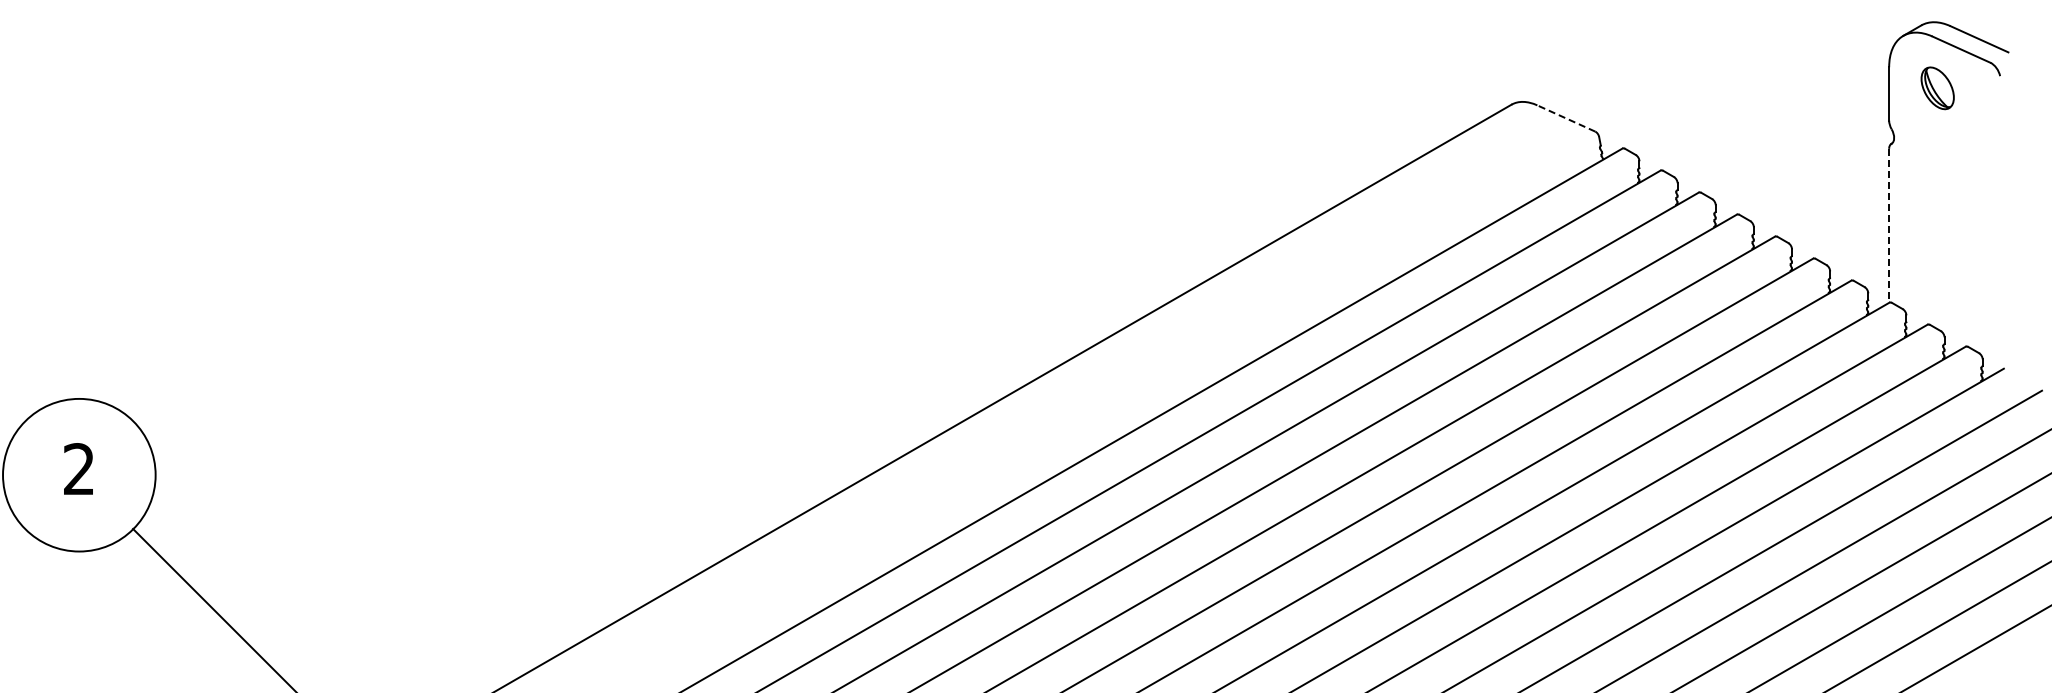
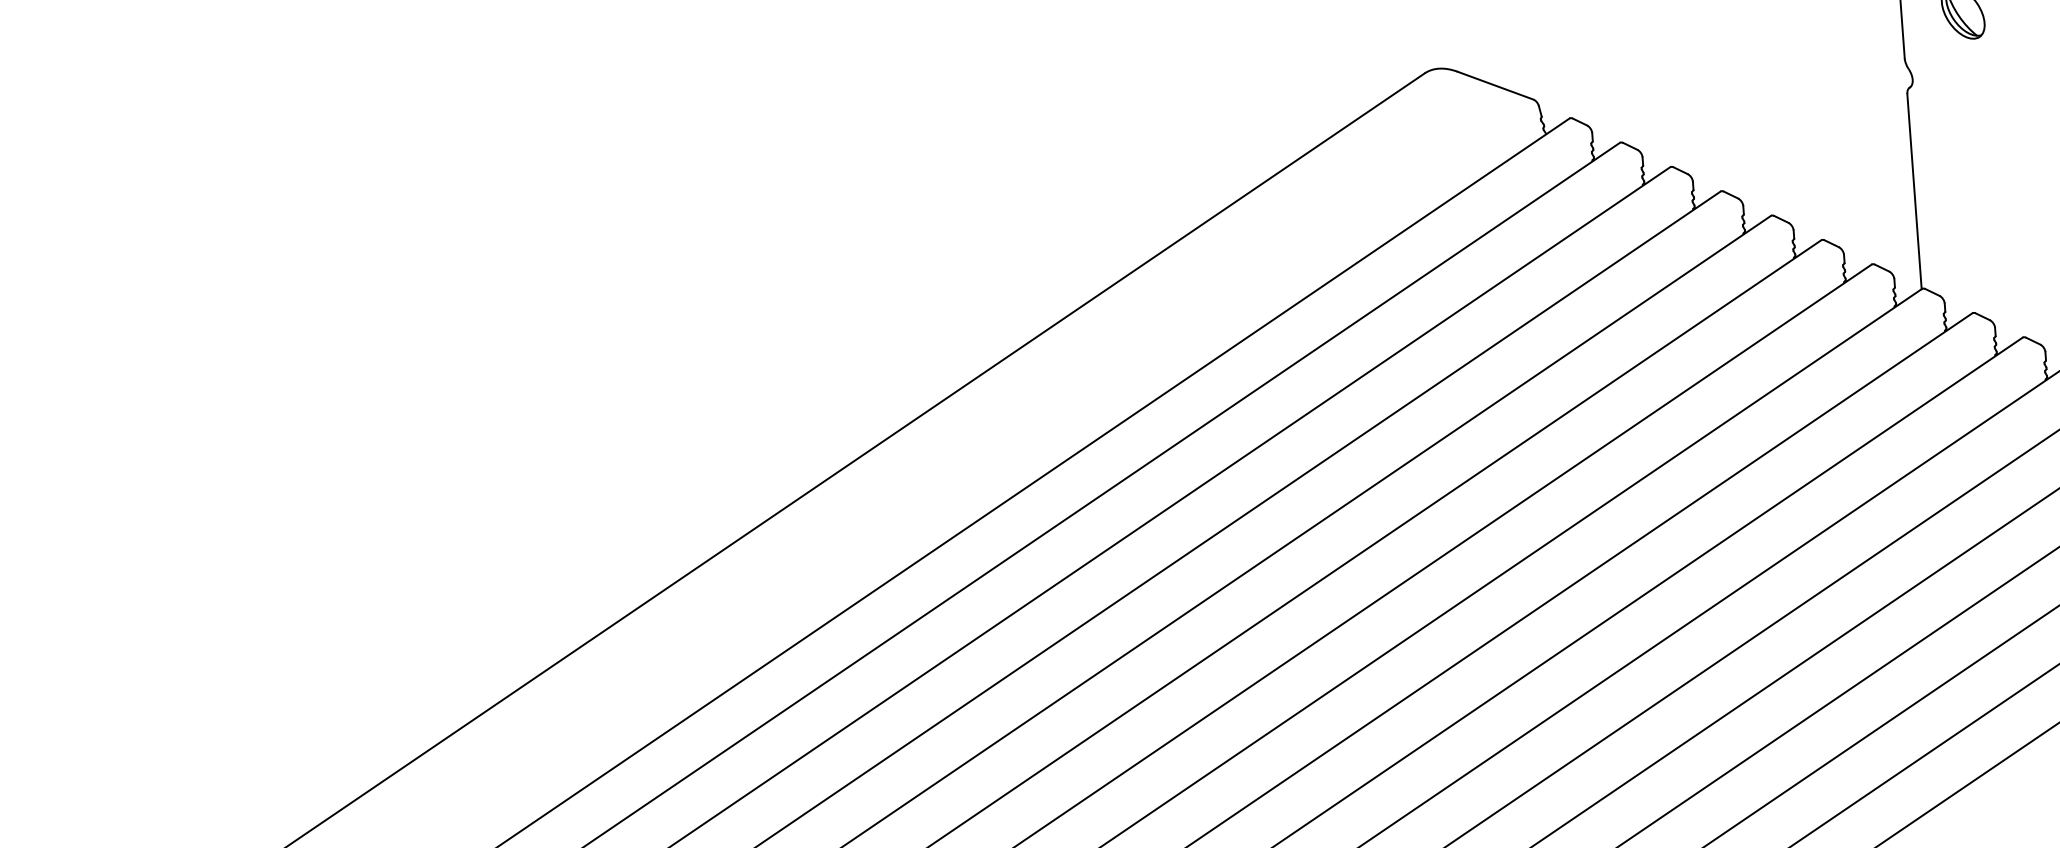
line: (1566, 118) -> (1495, 85), dashed -> solid
line: (1889, 226) -> (1914, 192), dashed -> solid

